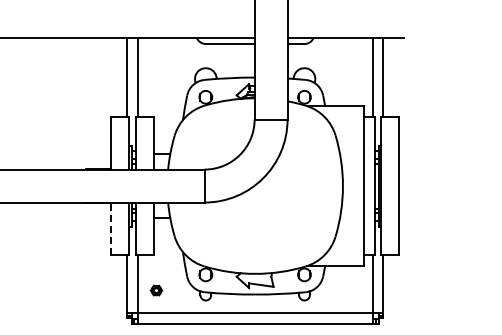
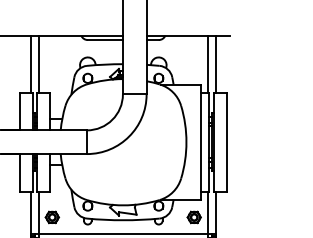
line: (111, 228) -> (19, 172), dashed -> solid
part: (156, 290) -> (52, 217), size x1.67
part: (353, 290) -> (194, 217), added

